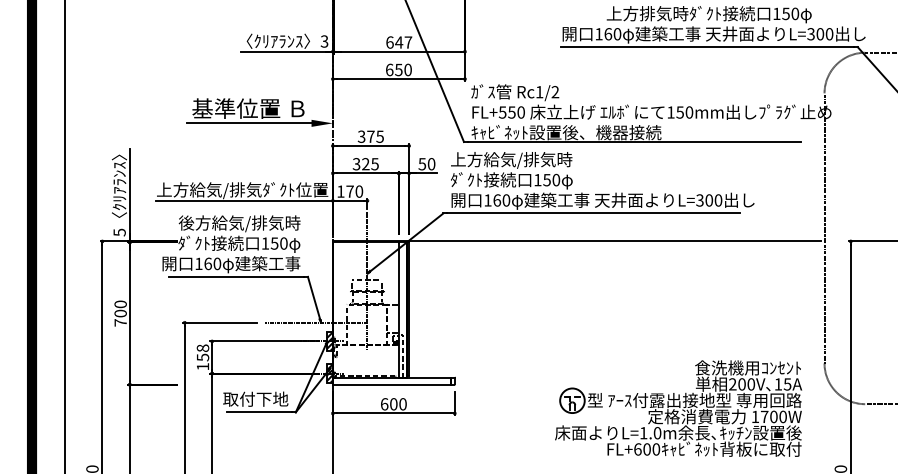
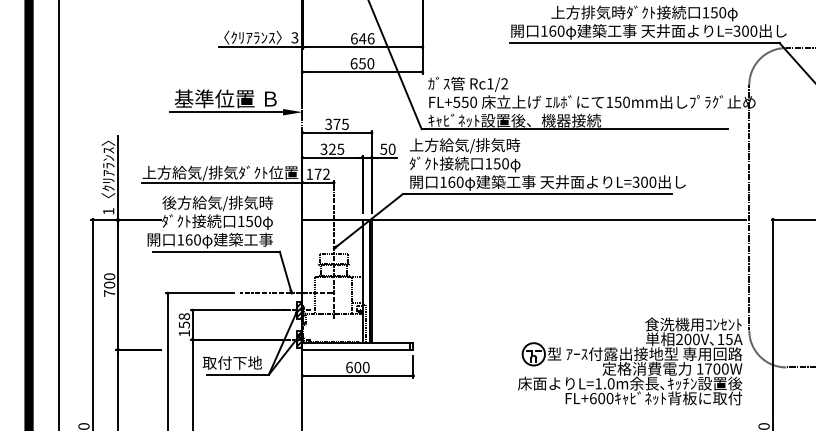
text: (408, 42) -> (371, 38), 647 -> 646
text: (359, 191) -> (326, 174), 170 -> 172
text: (119, 232) -> (108, 211), 5 -> 1
part: (678, 408) -> (630, 361), moved

